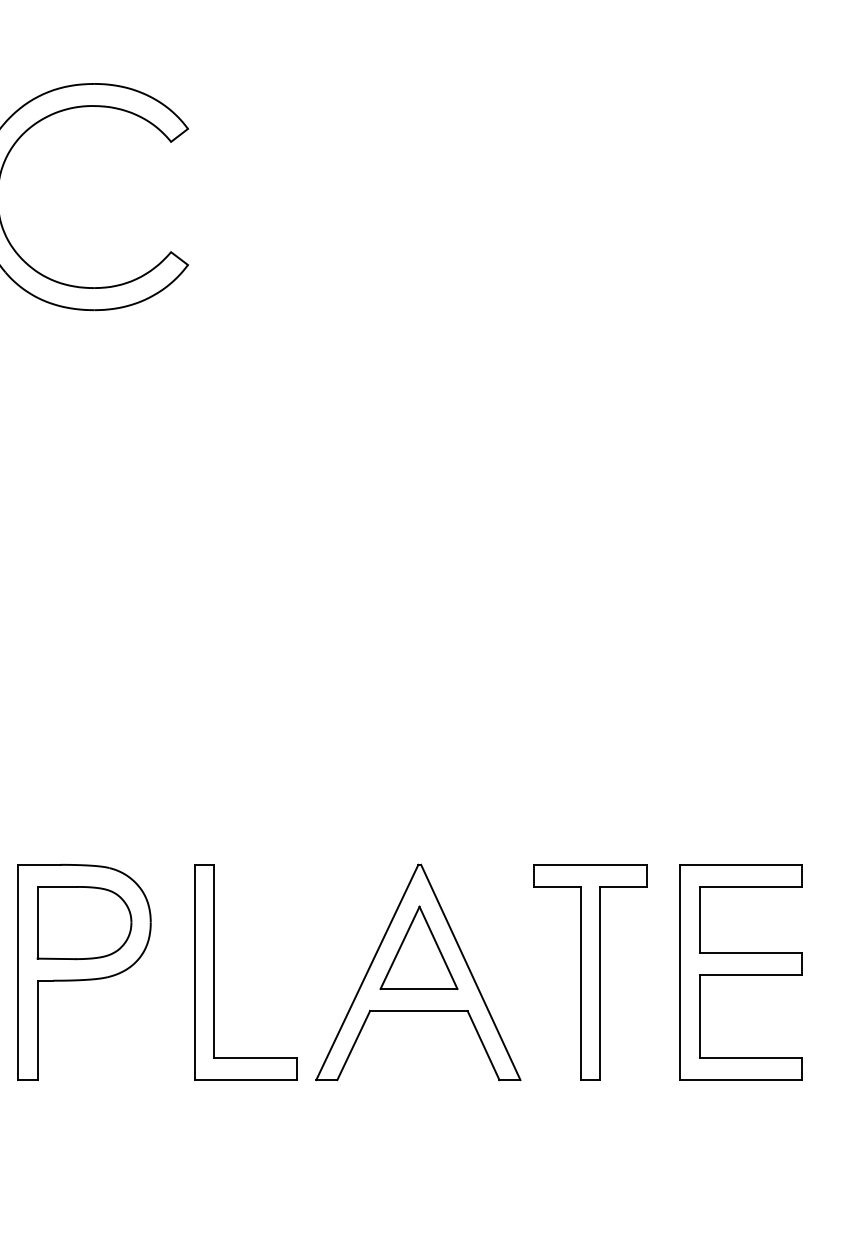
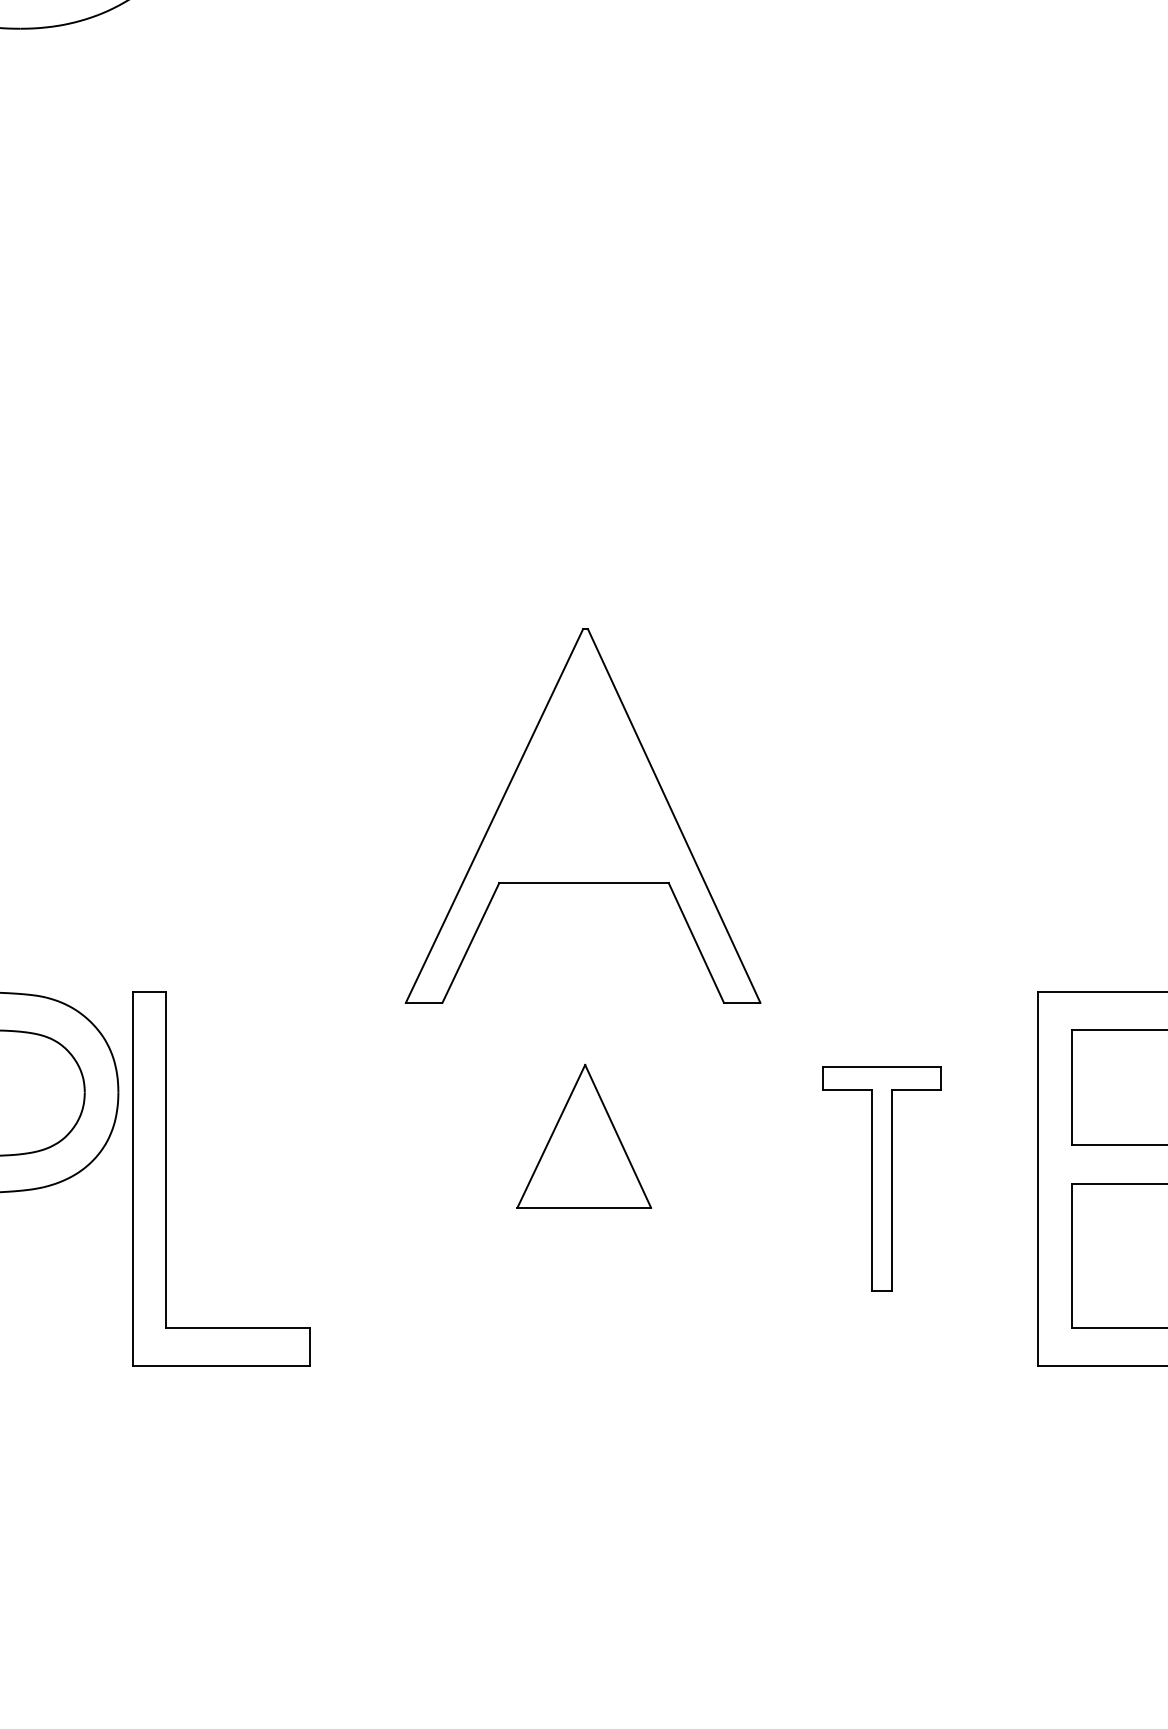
part: (214, 972) -> (166, 1179), moved
part: (418, 972) -> (583, 816), moved
part: (590, 972) -> (882, 1179), size x0.6

